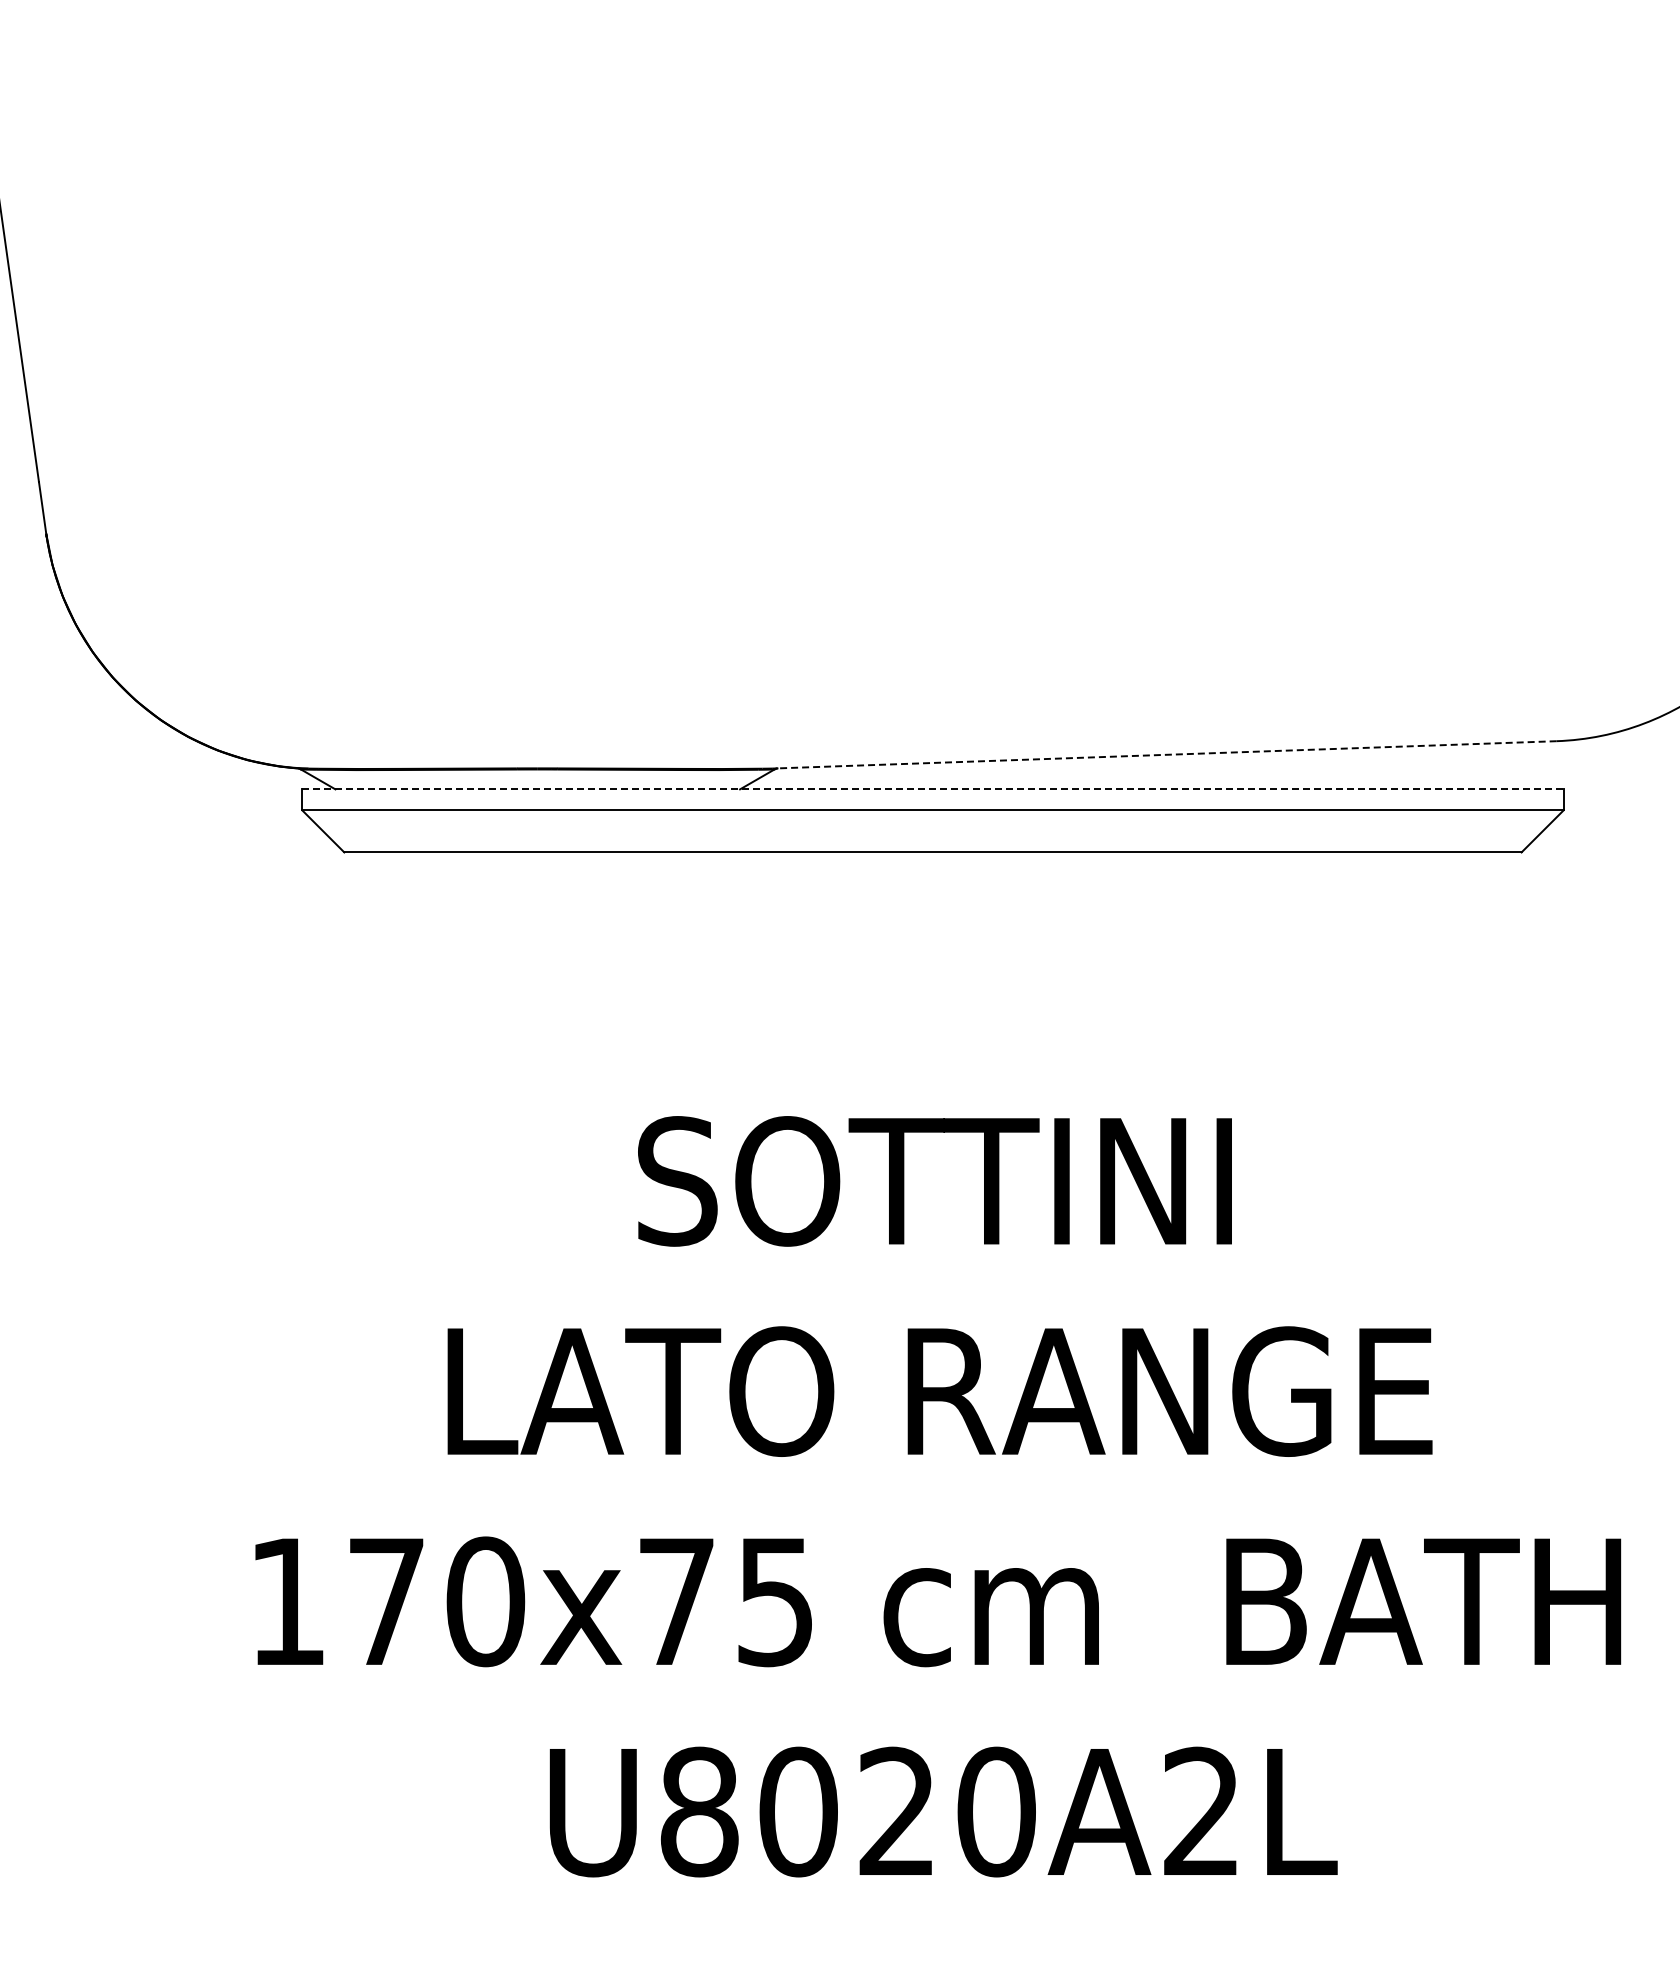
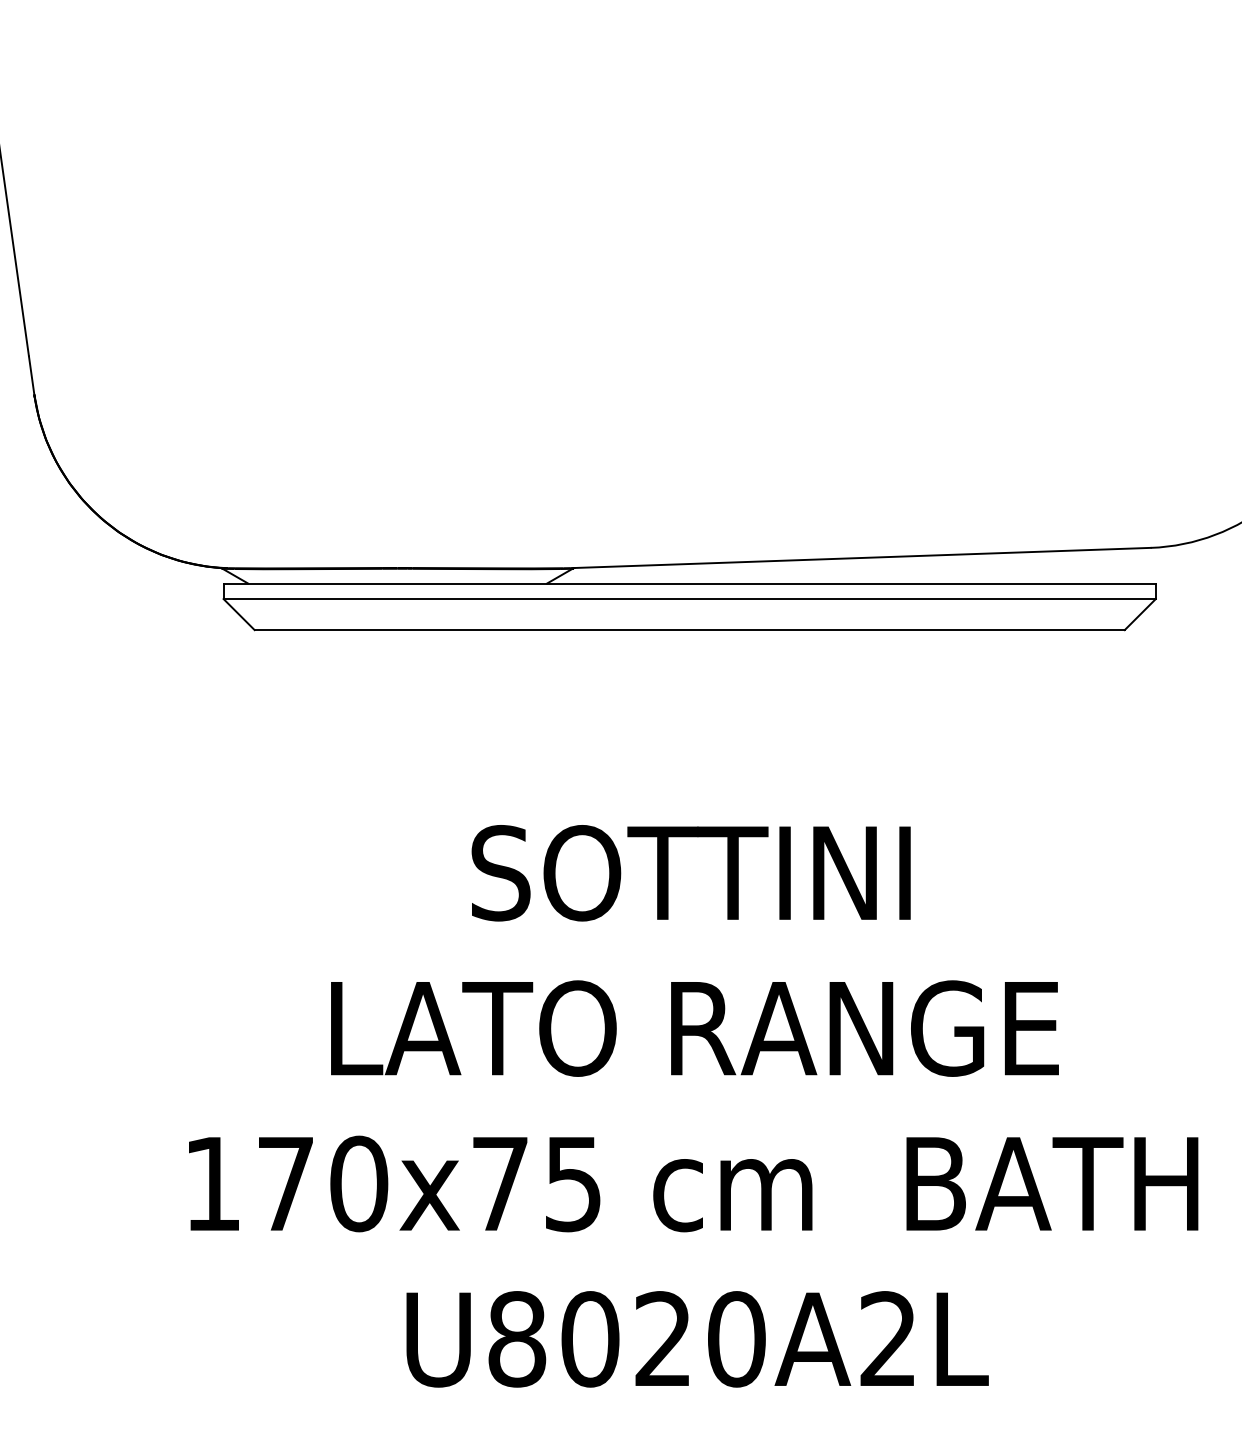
line: (1167, 754) -> (863, 557), dashed -> solid
line: (932, 789) -> (689, 583), dashed -> solid

